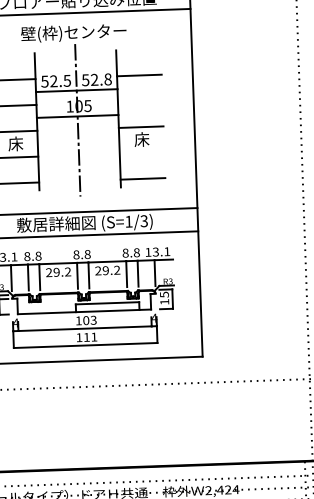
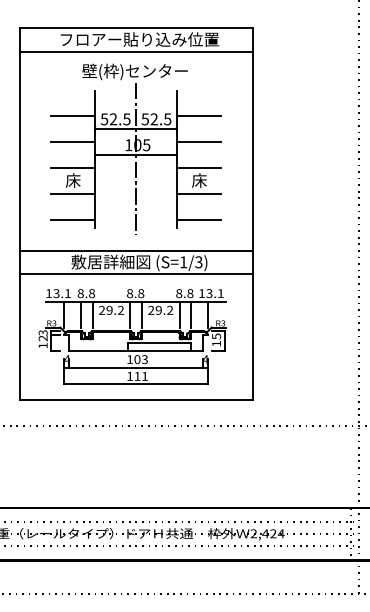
text: (107, 79) -> (167, 119), 52.8 -> 52.5
line: (139, 101) -> (198, 142), added
line: (141, 153) -> (198, 194), added

